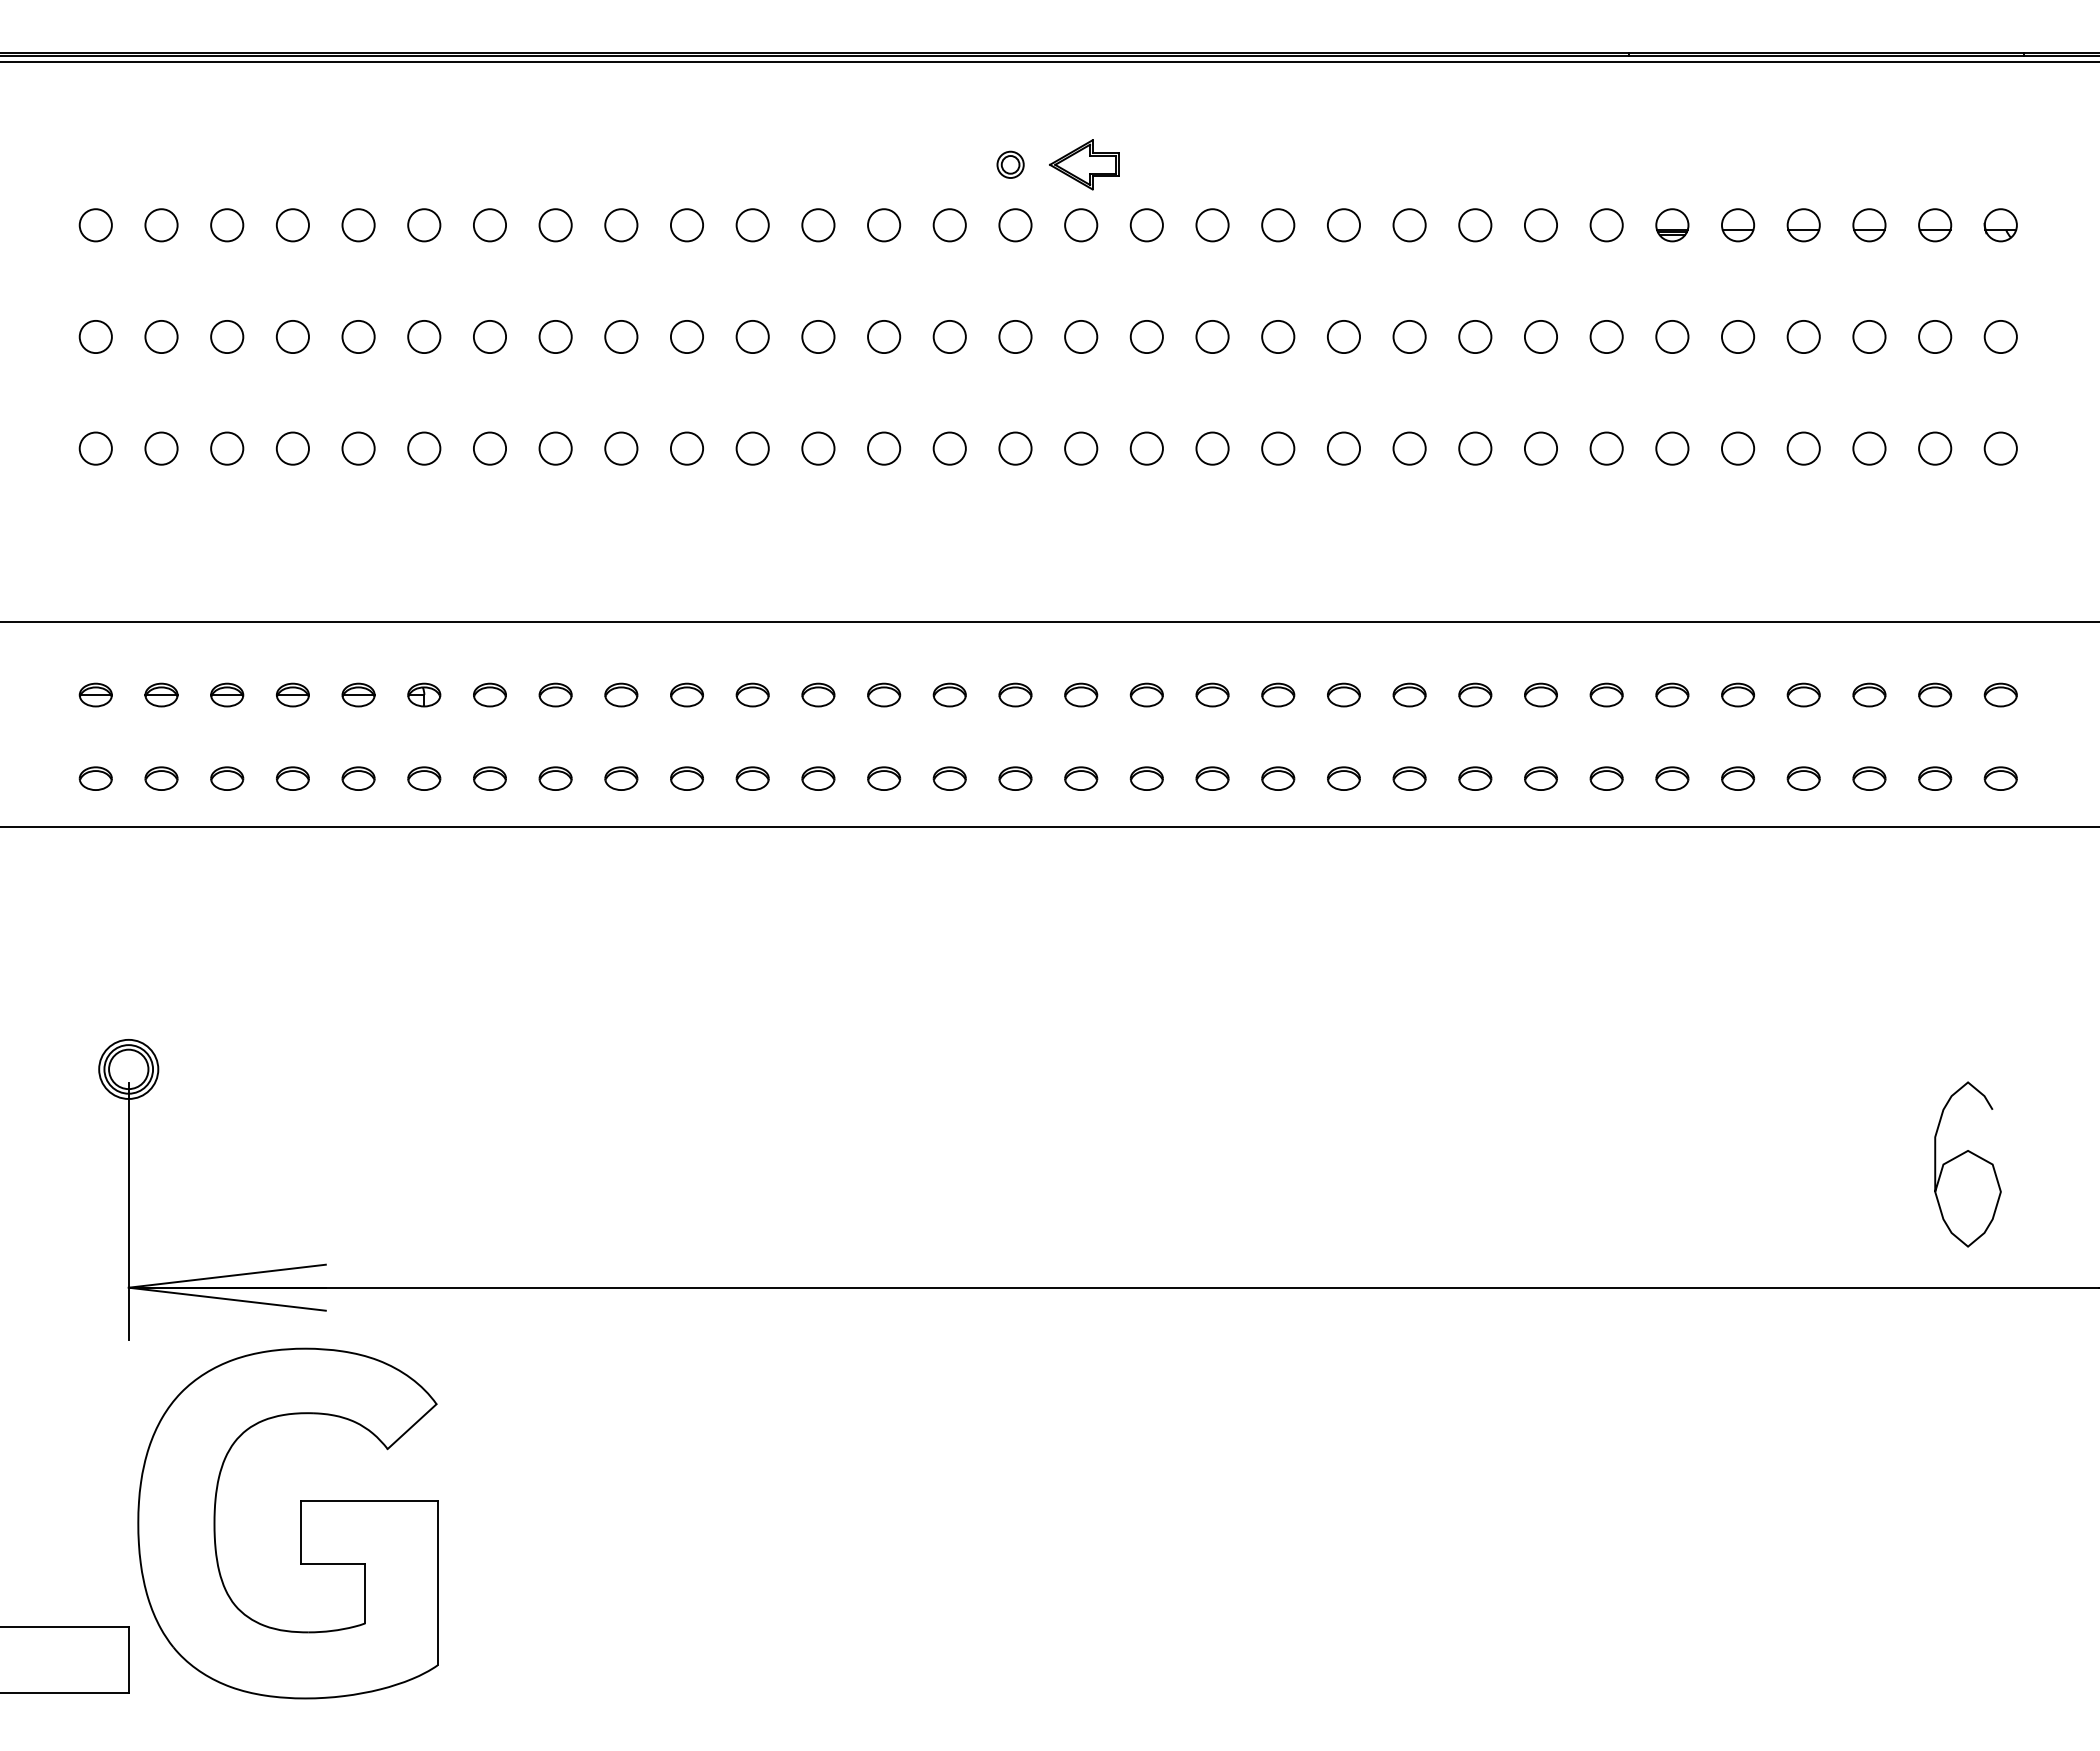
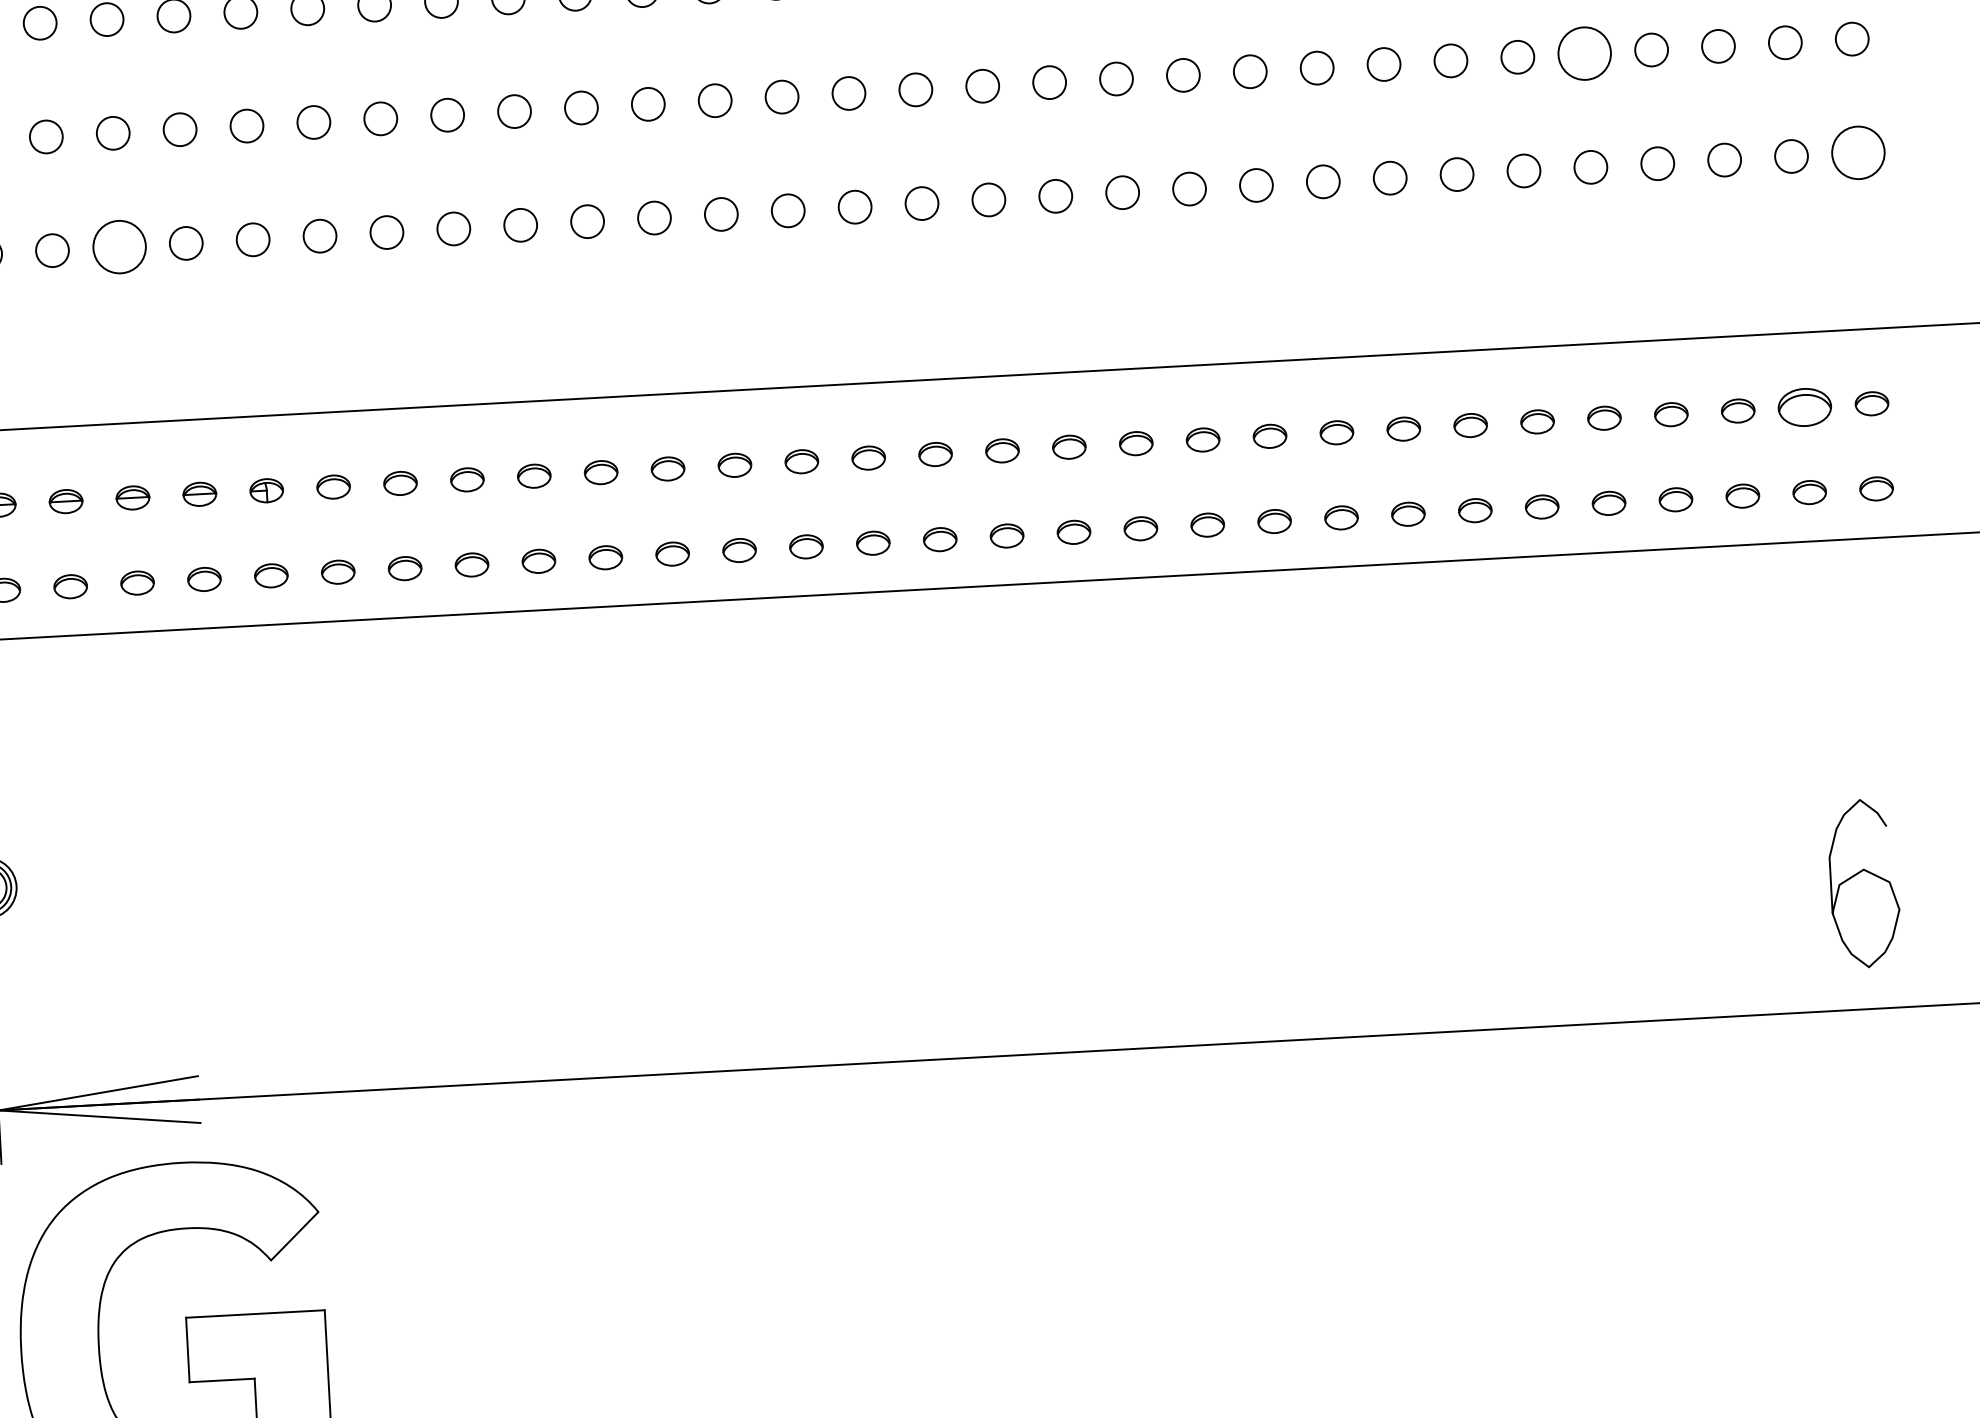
circle: (1737, 336) -> (1584, 53), size x1.6
circle: (292, 448) -> (118, 246), size x1.6
circle: (2000, 448) -> (1858, 152), size x1.6
part: (1935, 694) -> (1805, 406), size x1.6

